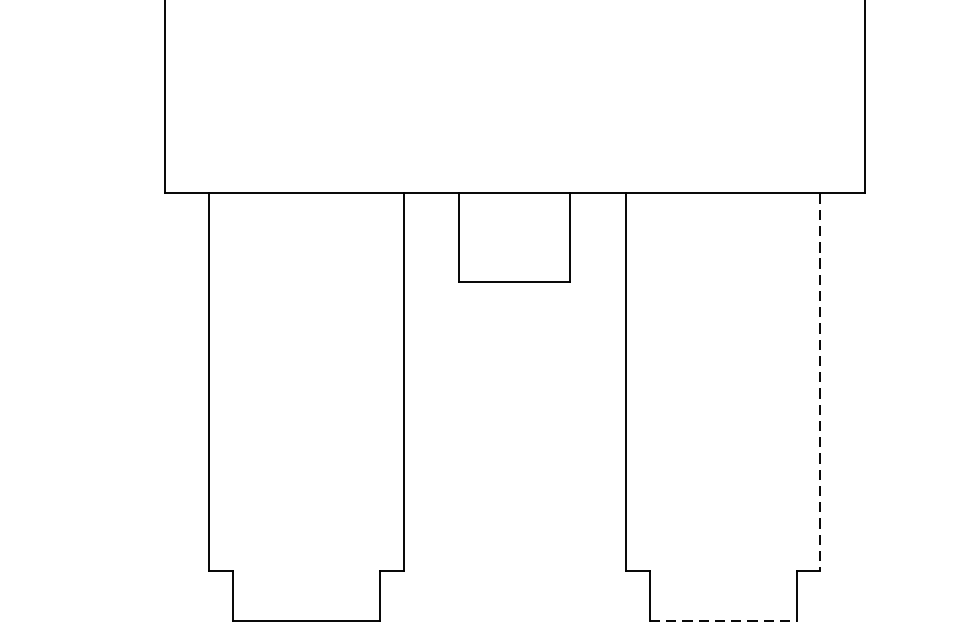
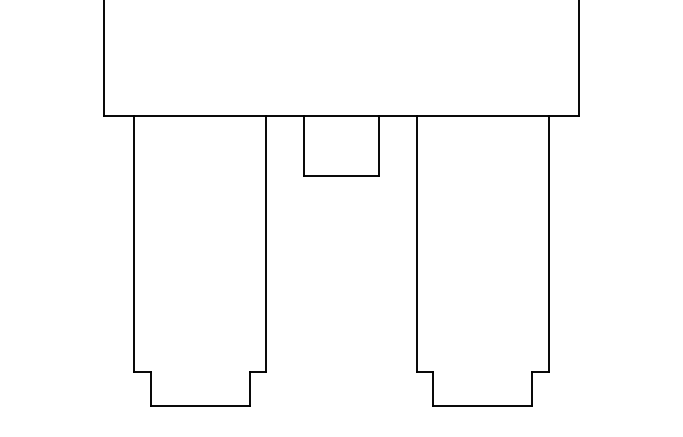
line: (820, 381) -> (548, 243), dashed -> solid
line: (722, 620) -> (482, 405), dashed -> solid

